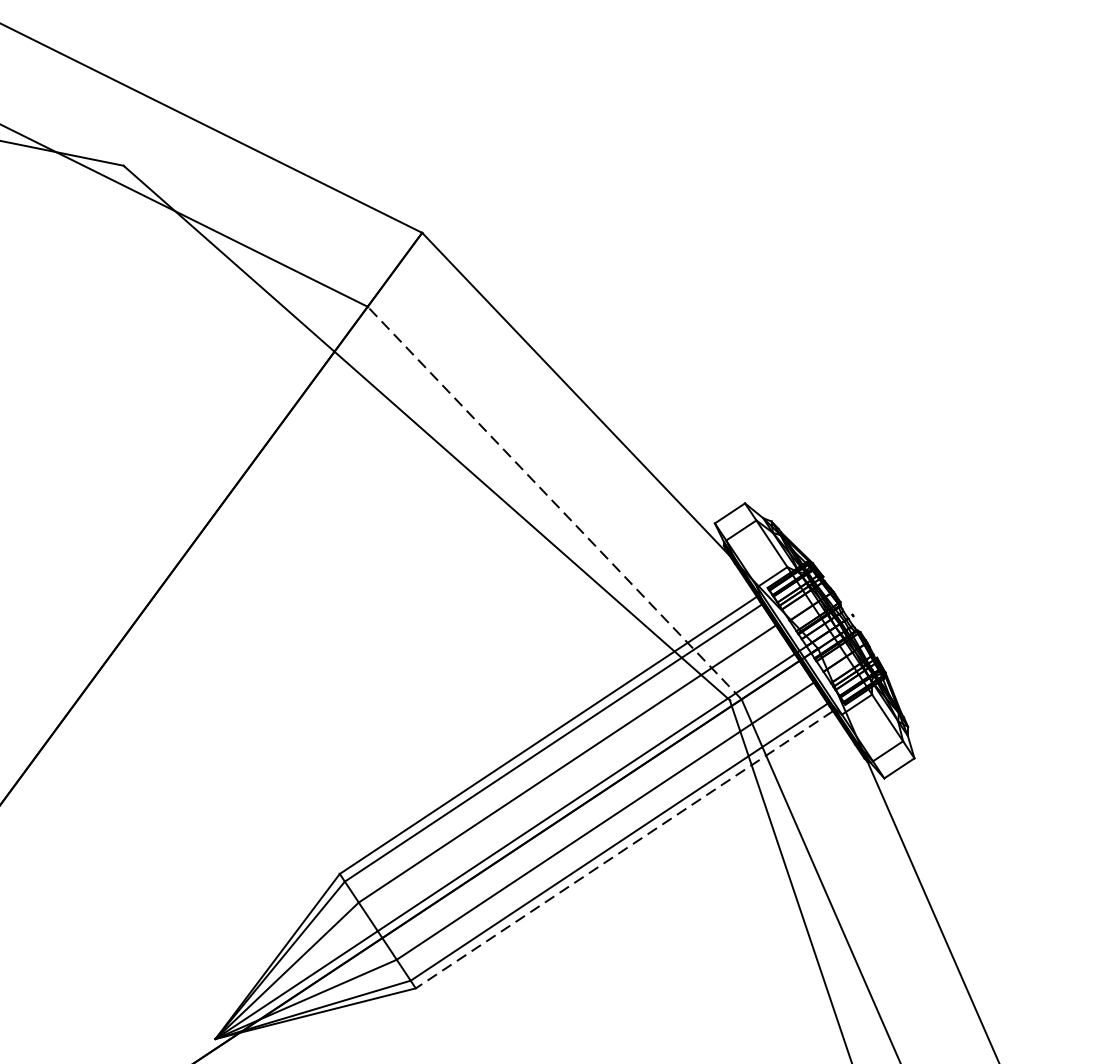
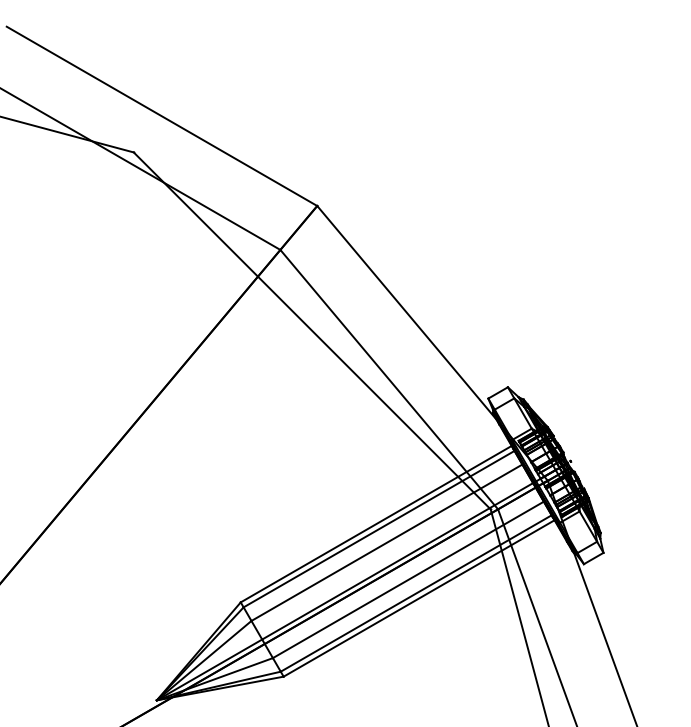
line: (553, 502) -> (388, 379), dashed -> solid
line: (623, 849) -> (418, 598), dashed -> solid

